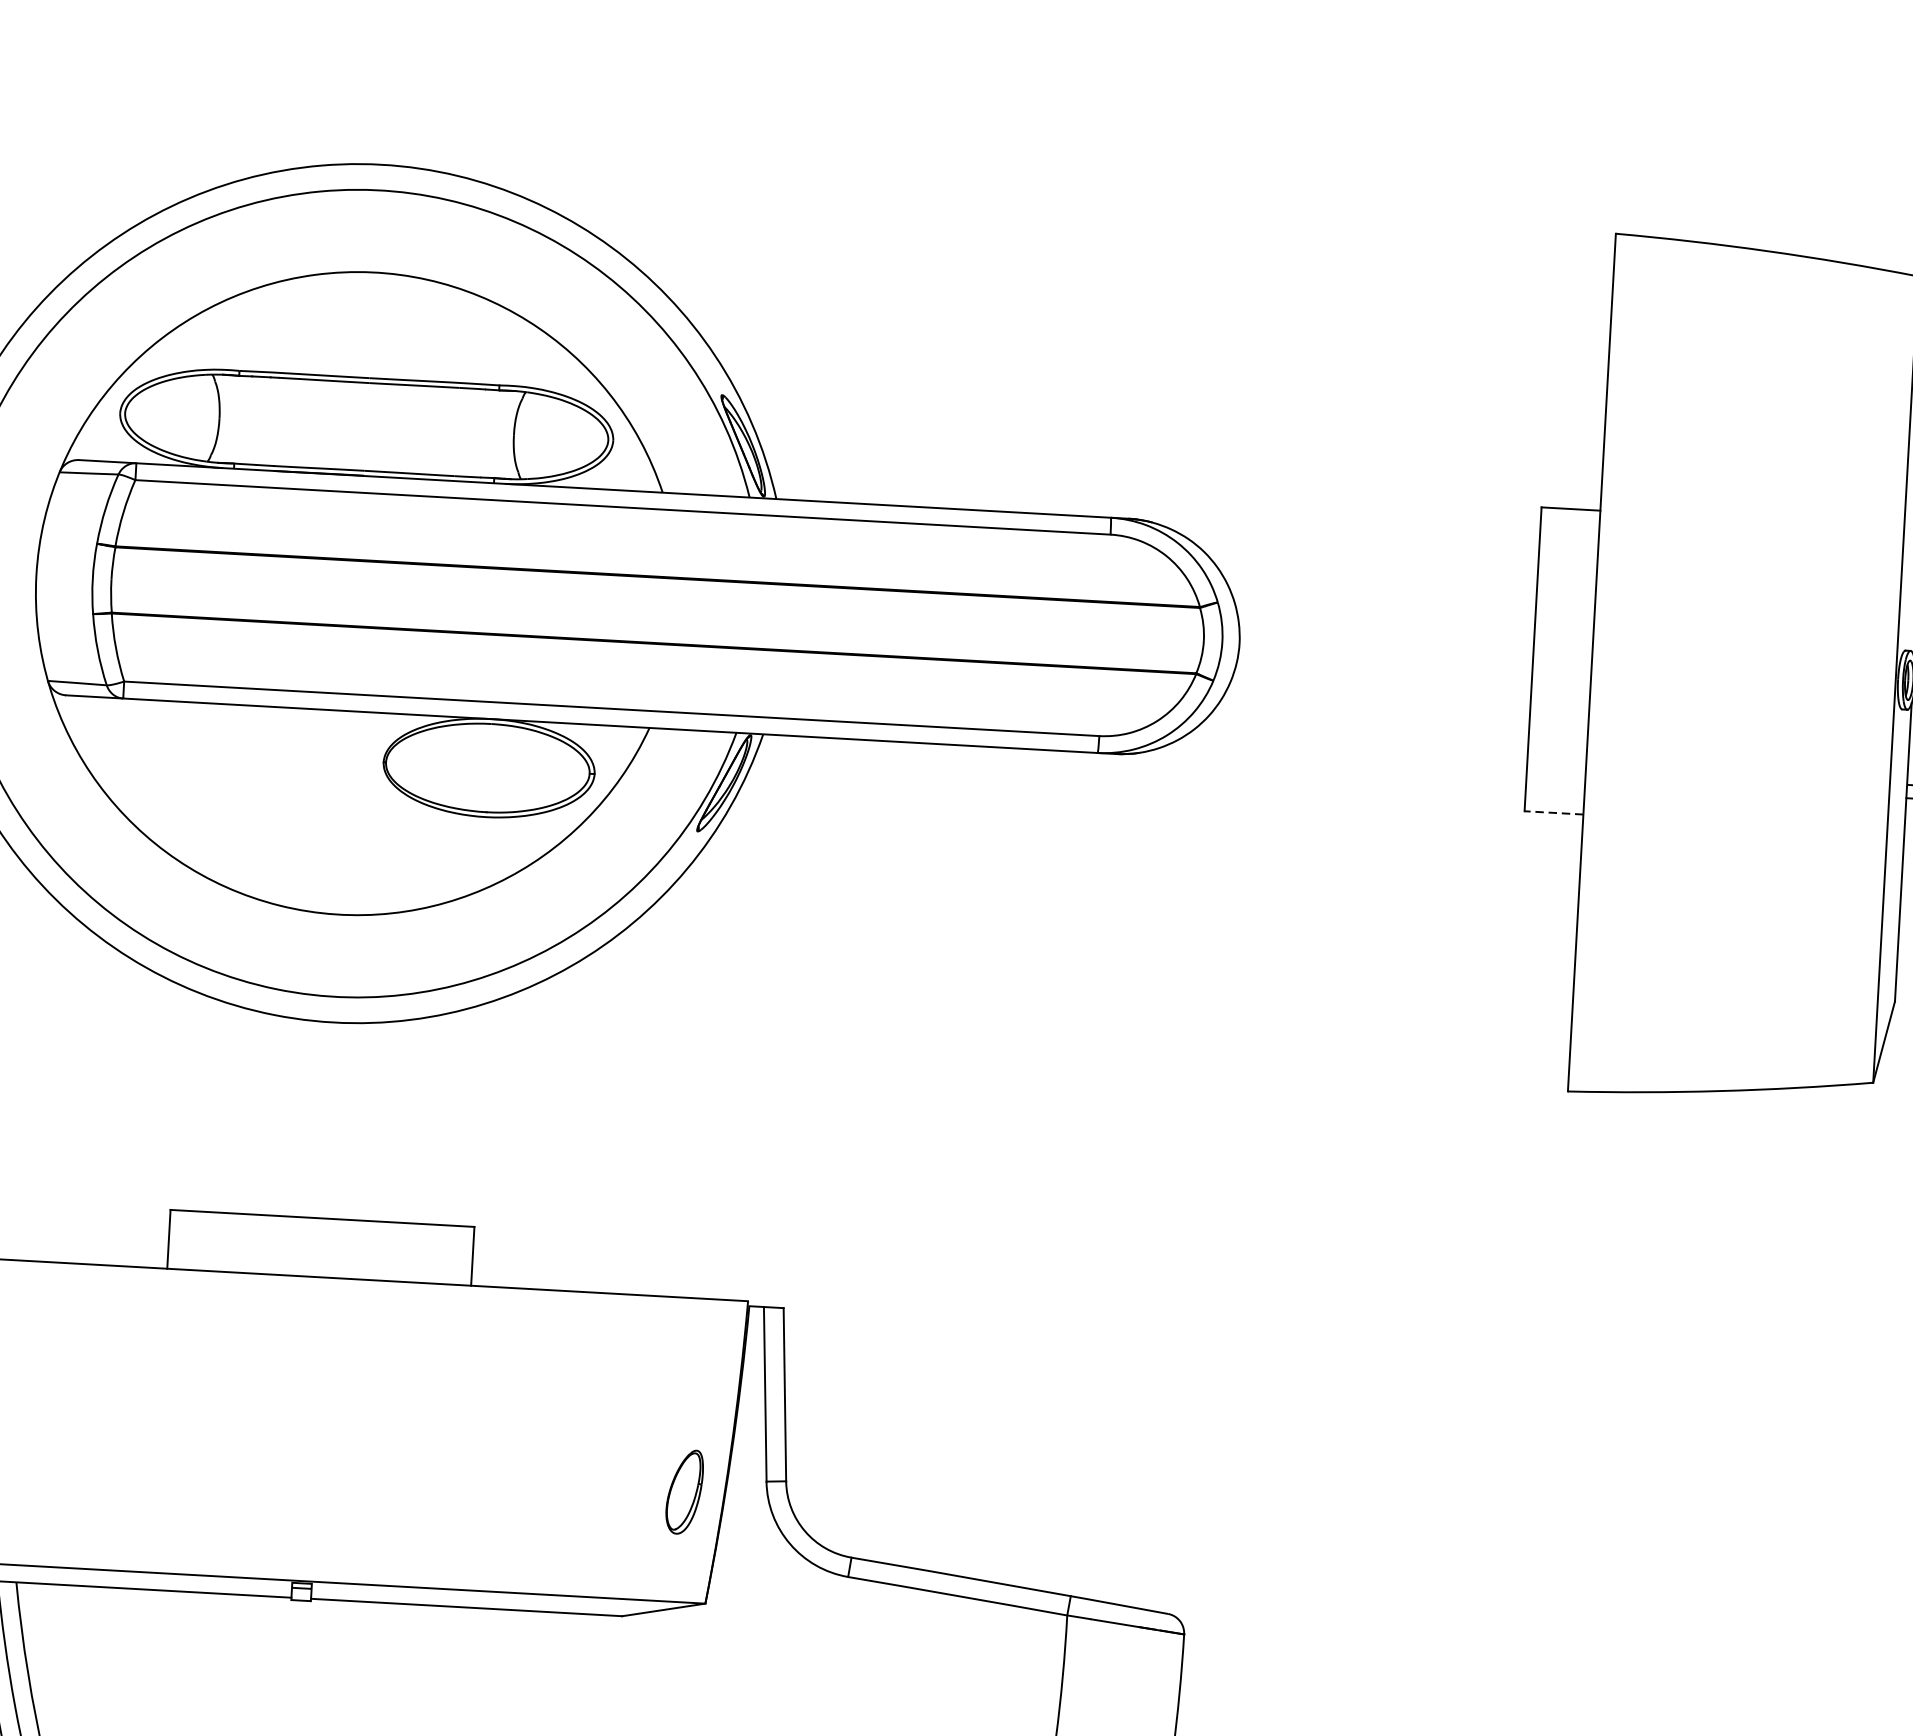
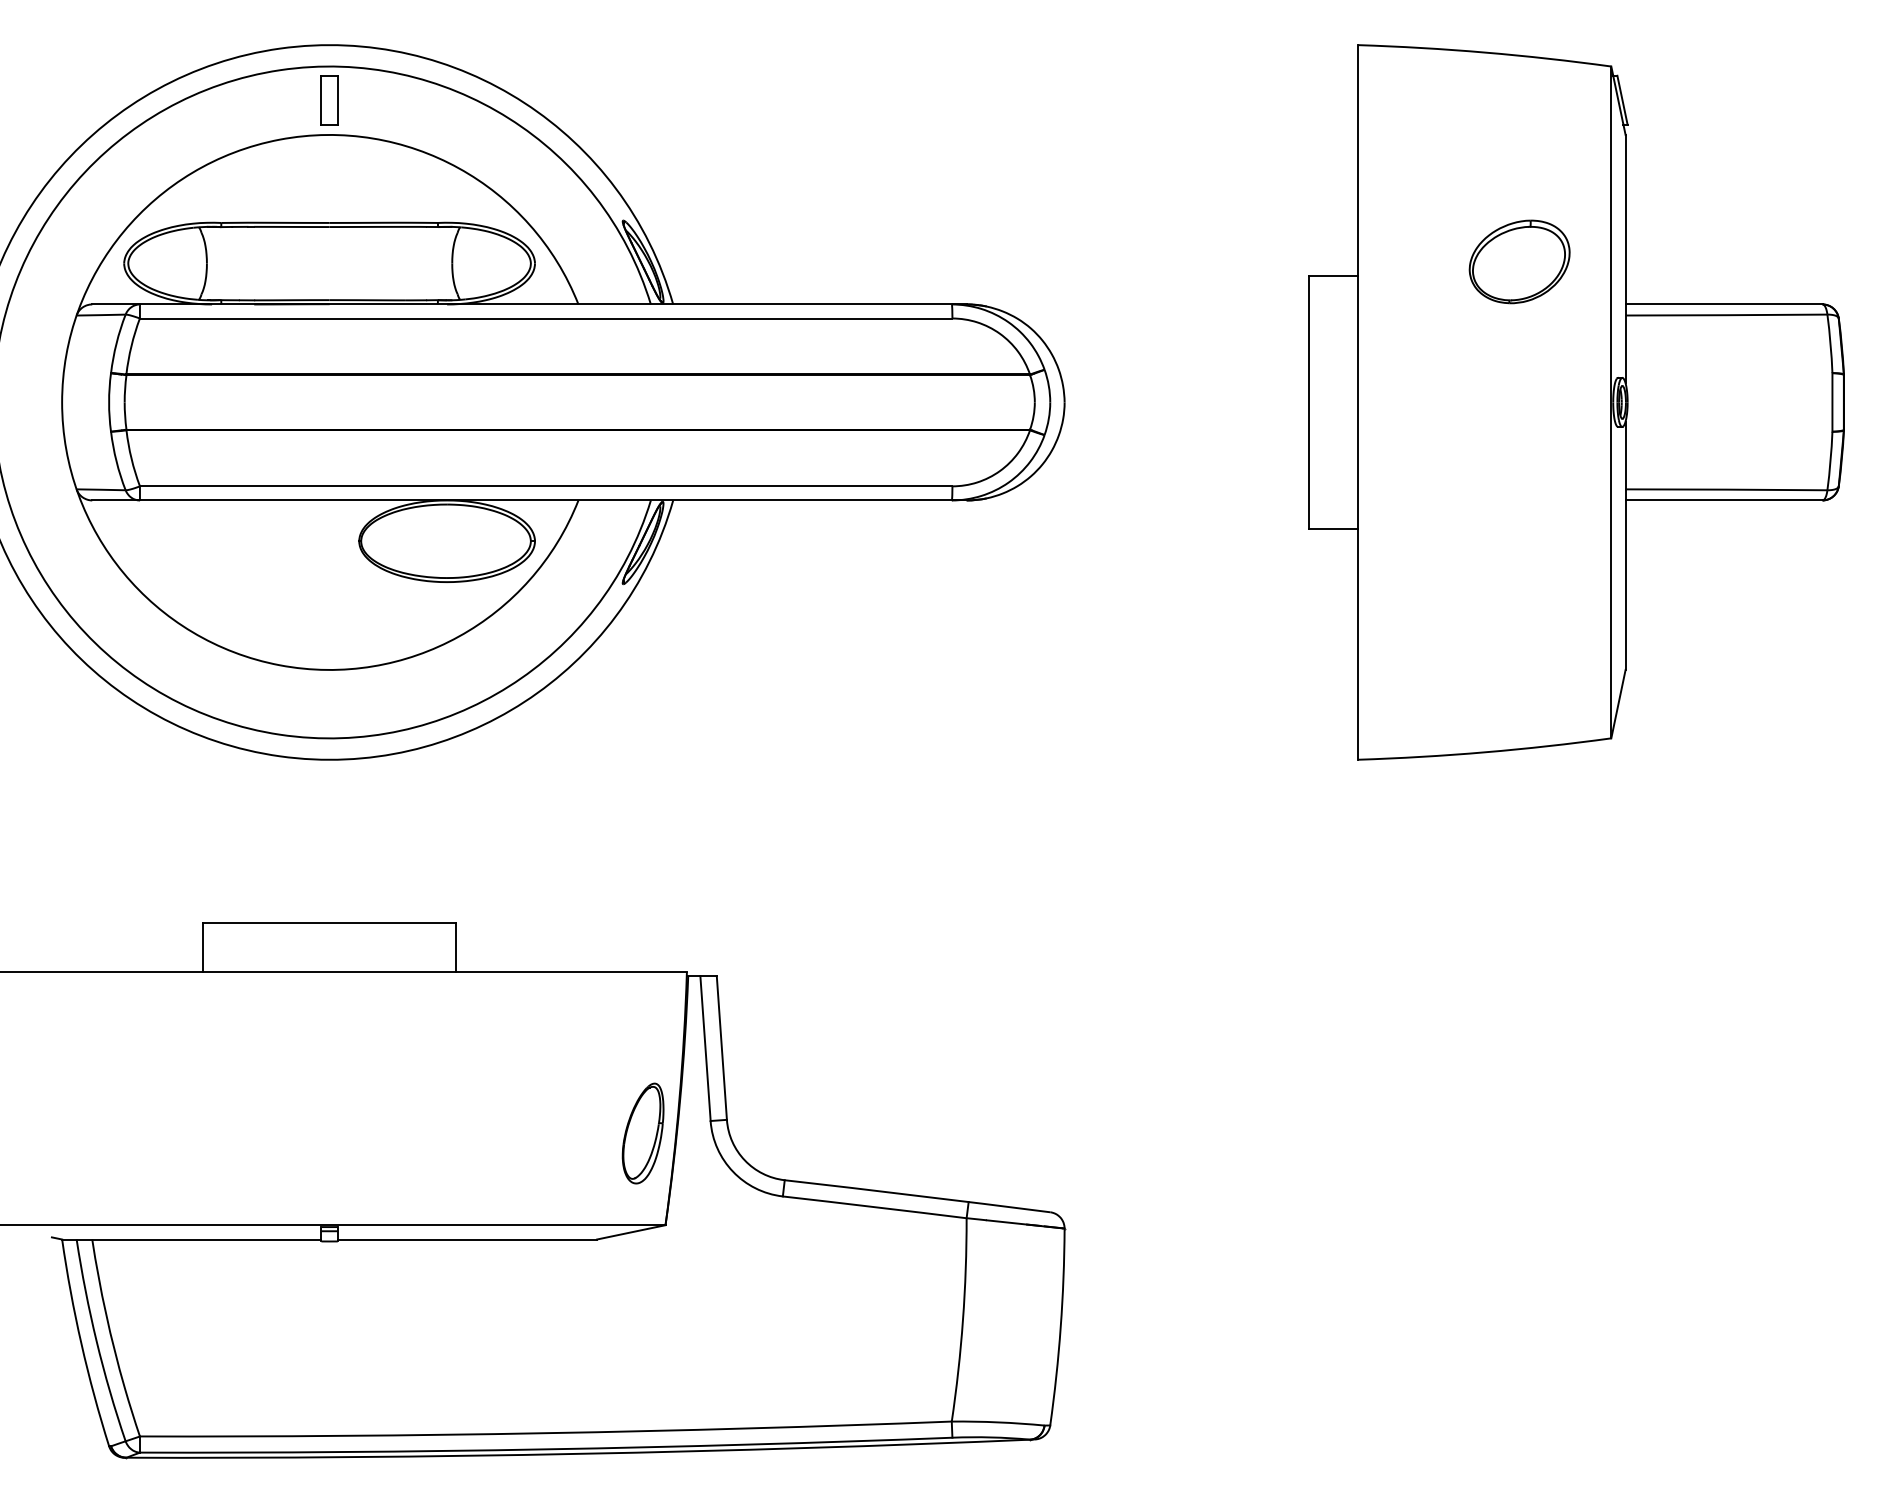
part: (377, 231) -> (329, 100), added
part: (1795, 504) -> (1519, 261), added
line: (1553, 813) -> (1333, 529), dashed -> solid
part: (683, 1492) -> (642, 1133), size x1.43

